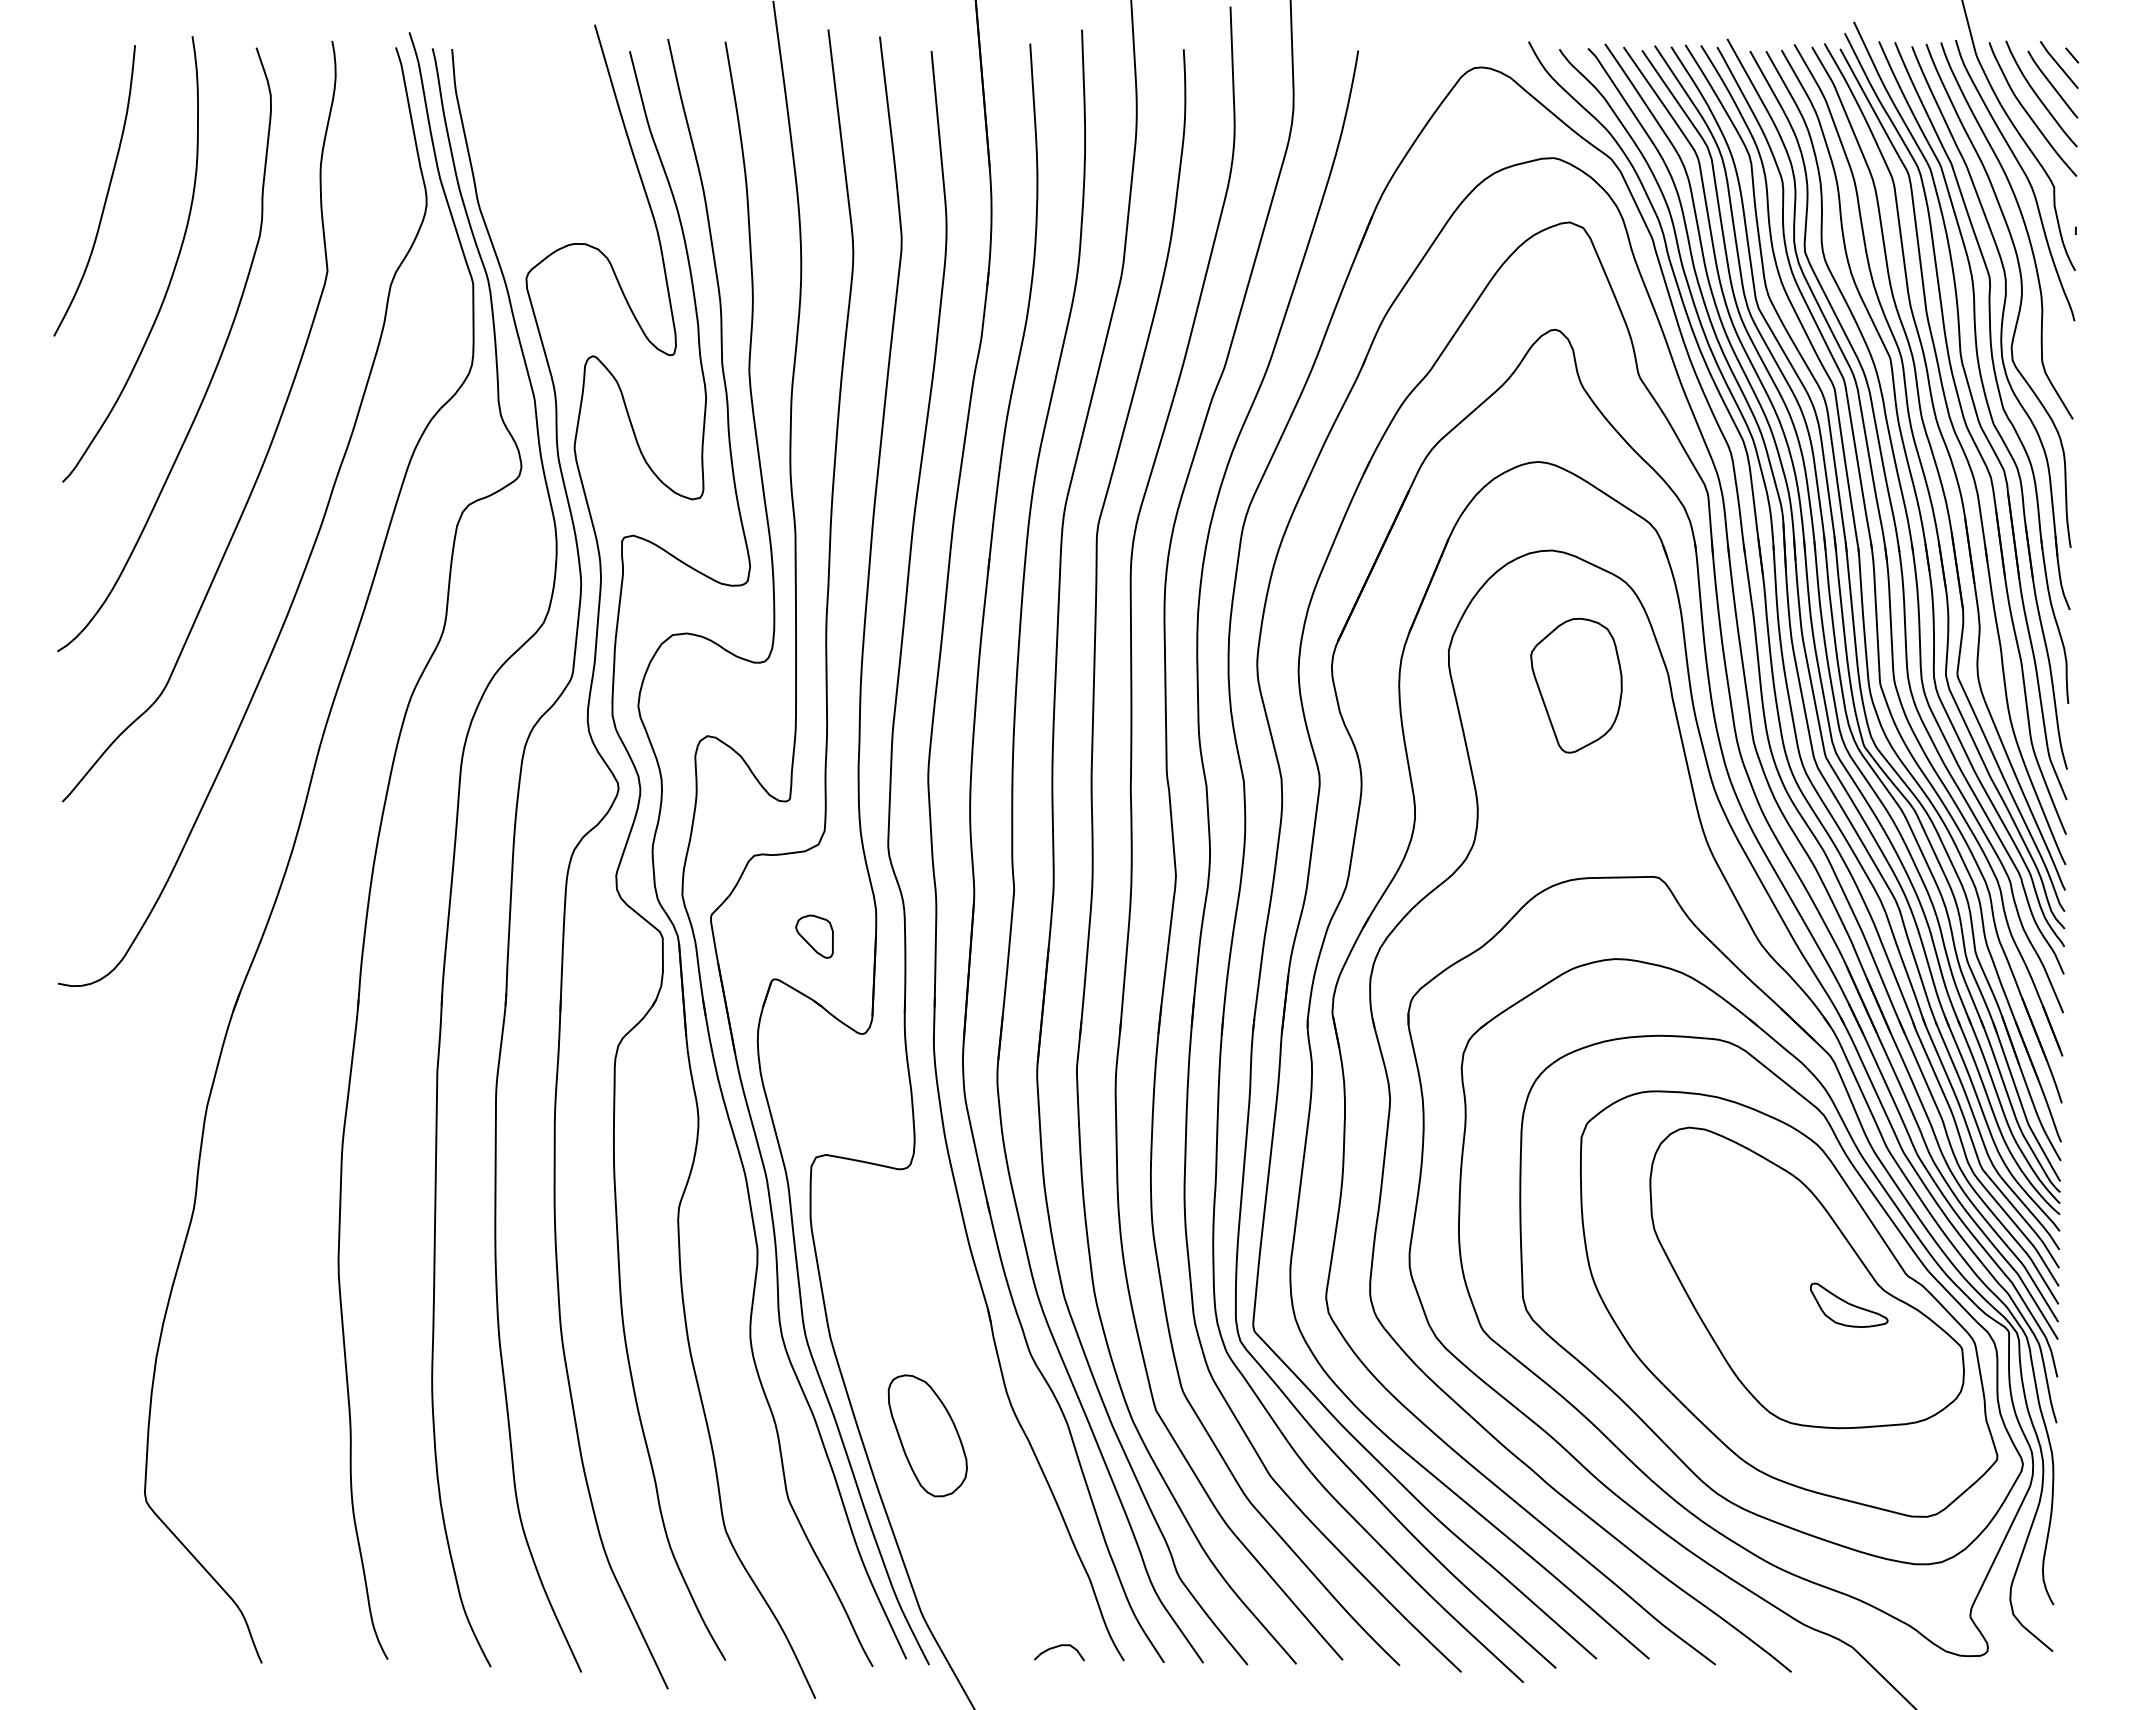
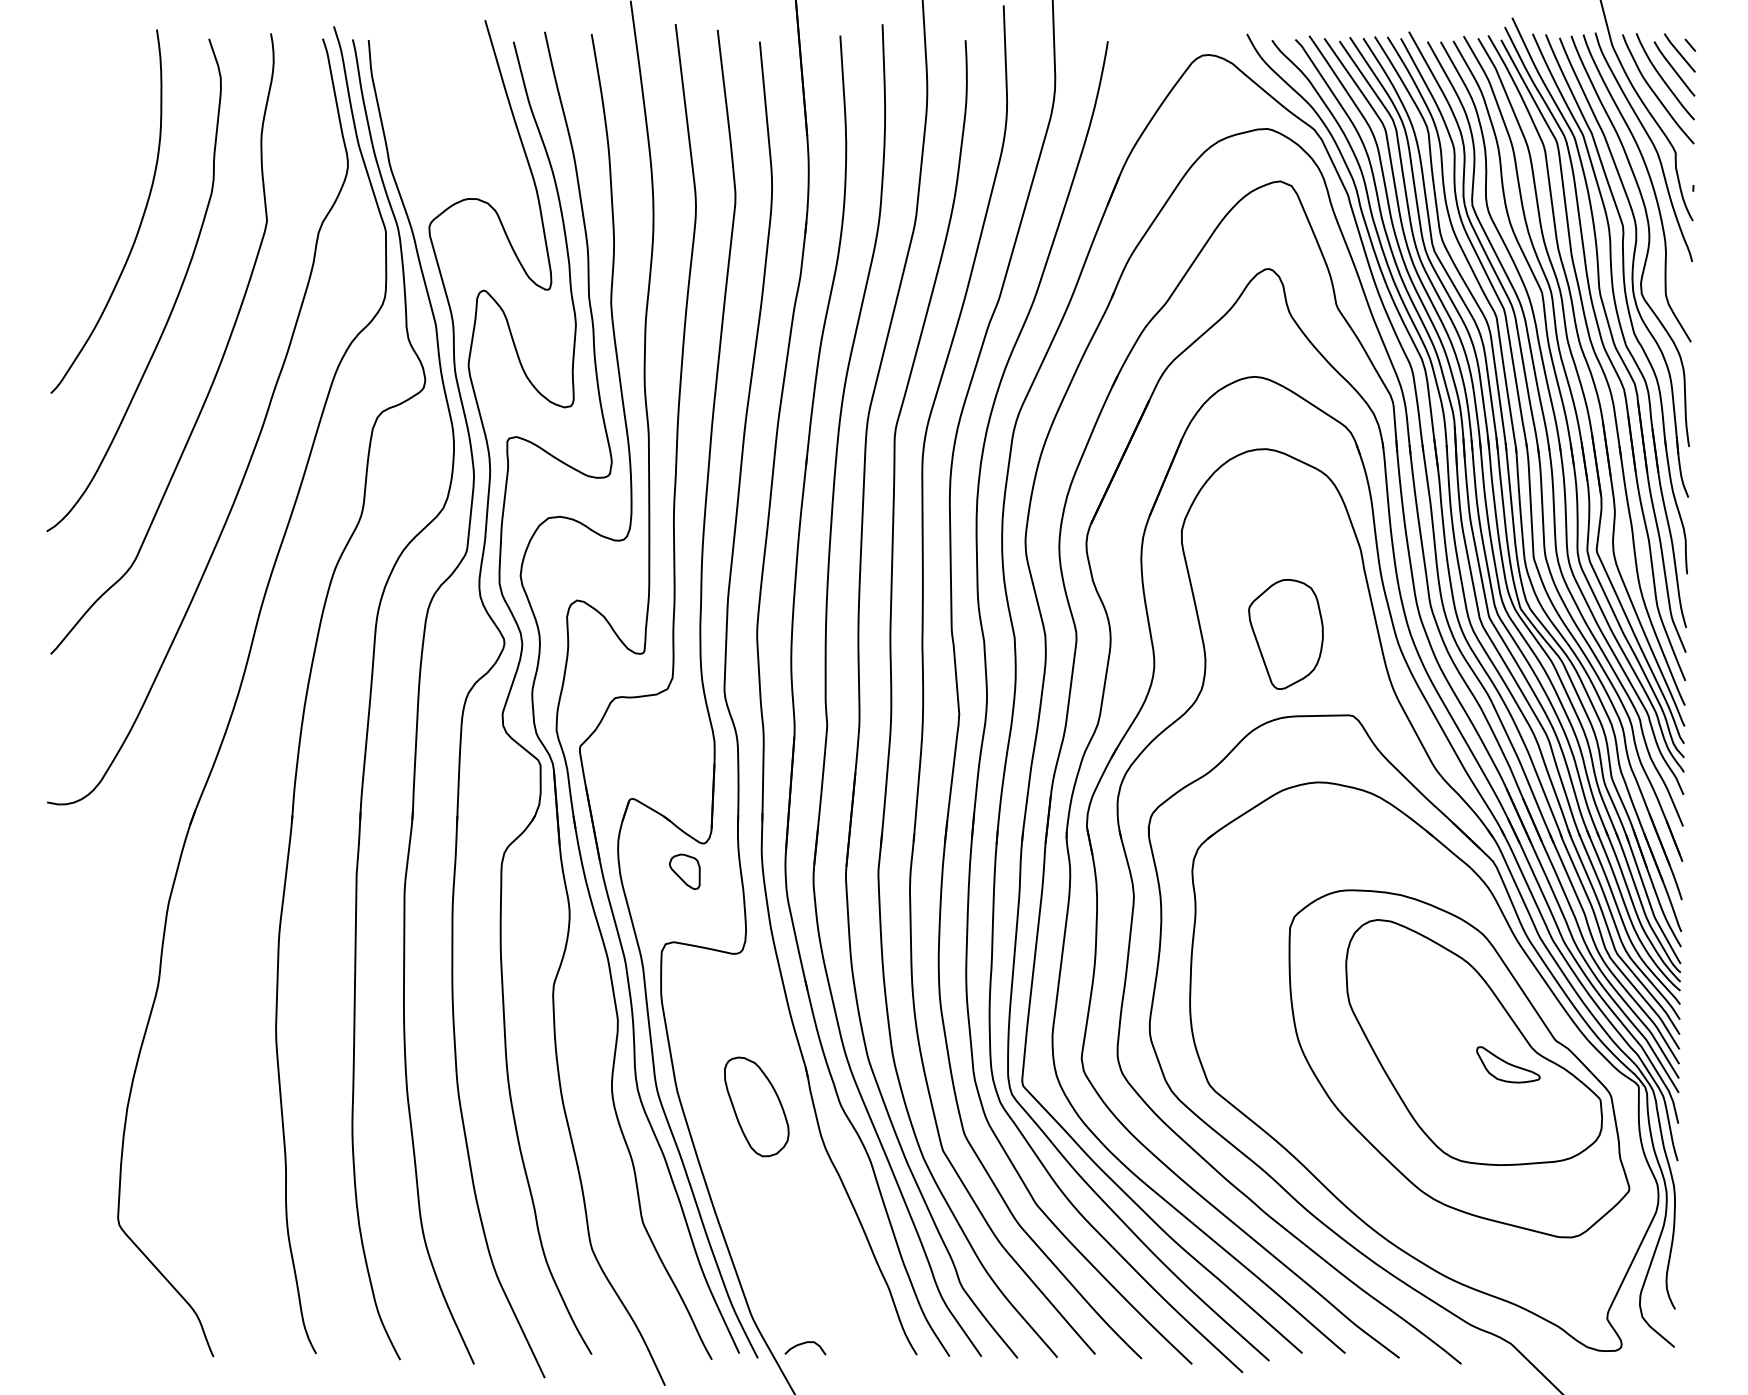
curve: (106, 193) -> (86, 157), removed
part: (1576, 685) -> (1285, 634), moved
part: (814, 936) -> (684, 871), moved
part: (1771, 1299) -> (1445, 1060), removed
part: (927, 1435) -> (756, 1106), moved
curve: (1058, 1647) -> (804, 1344), moved

